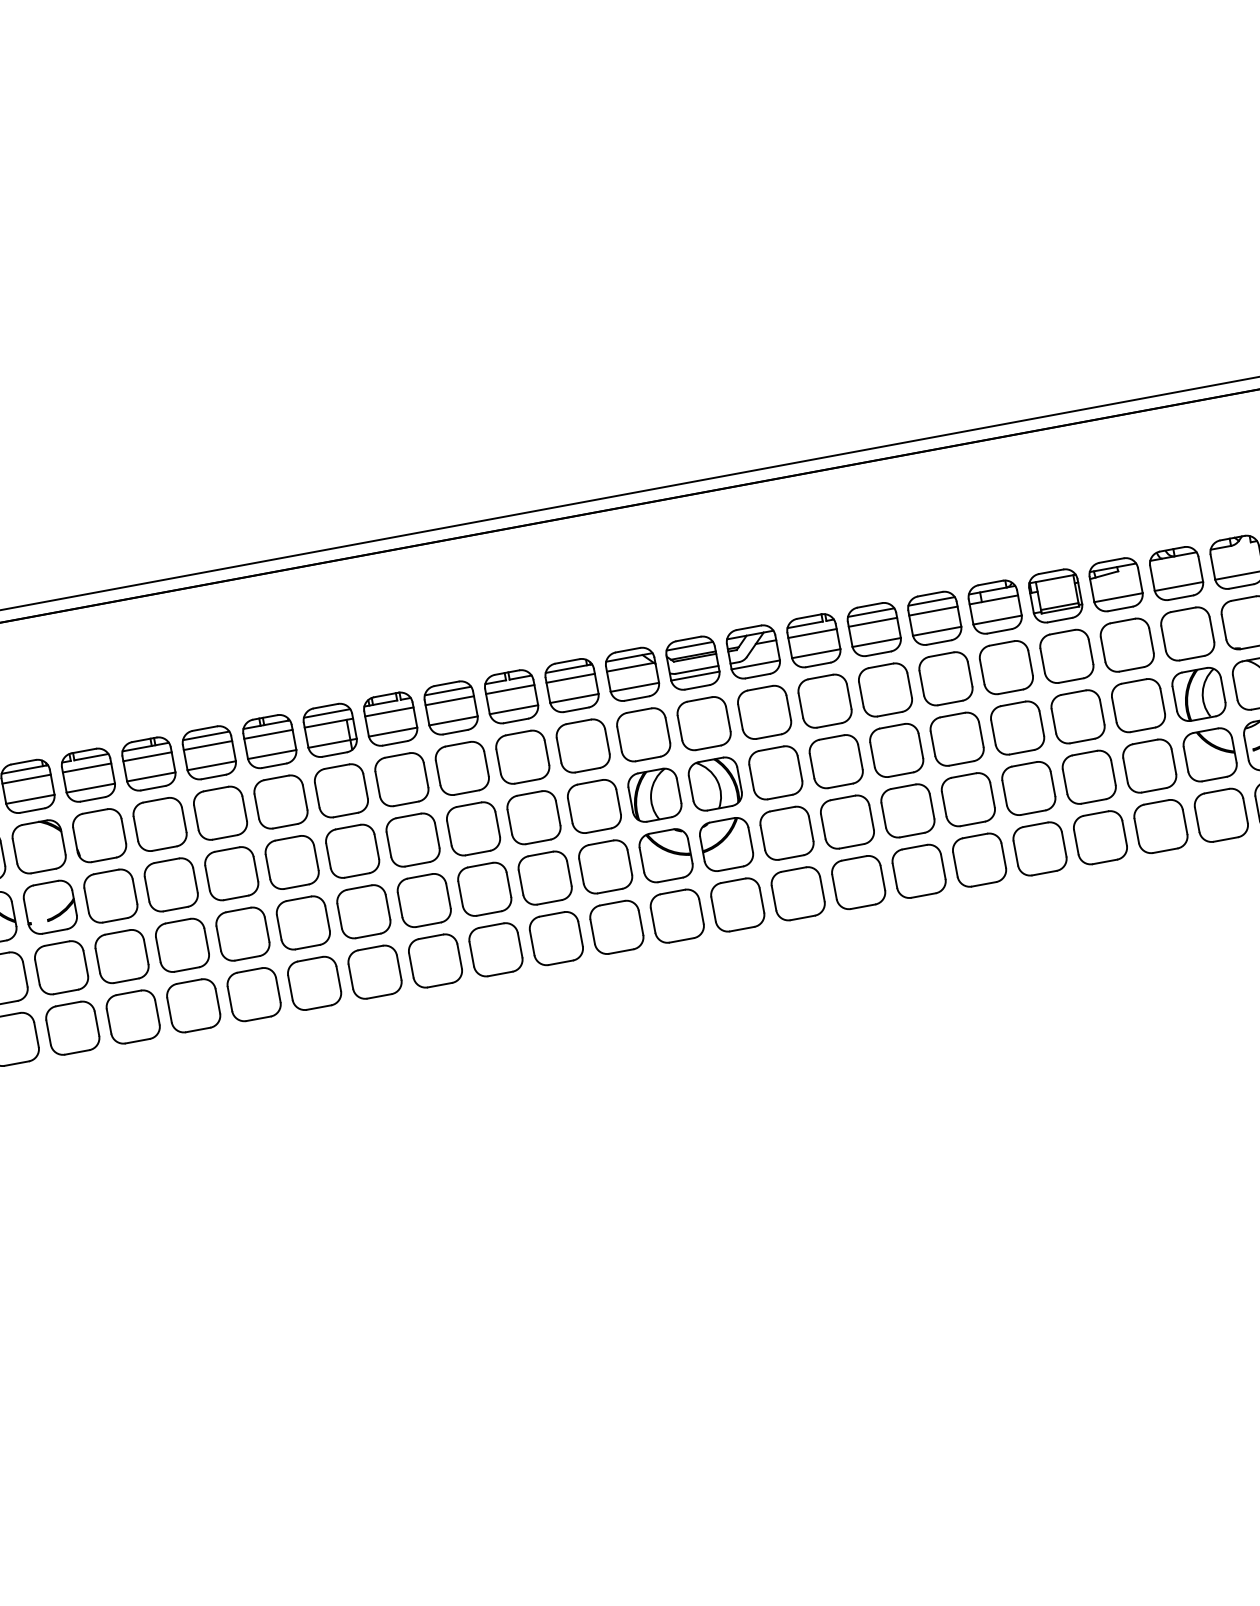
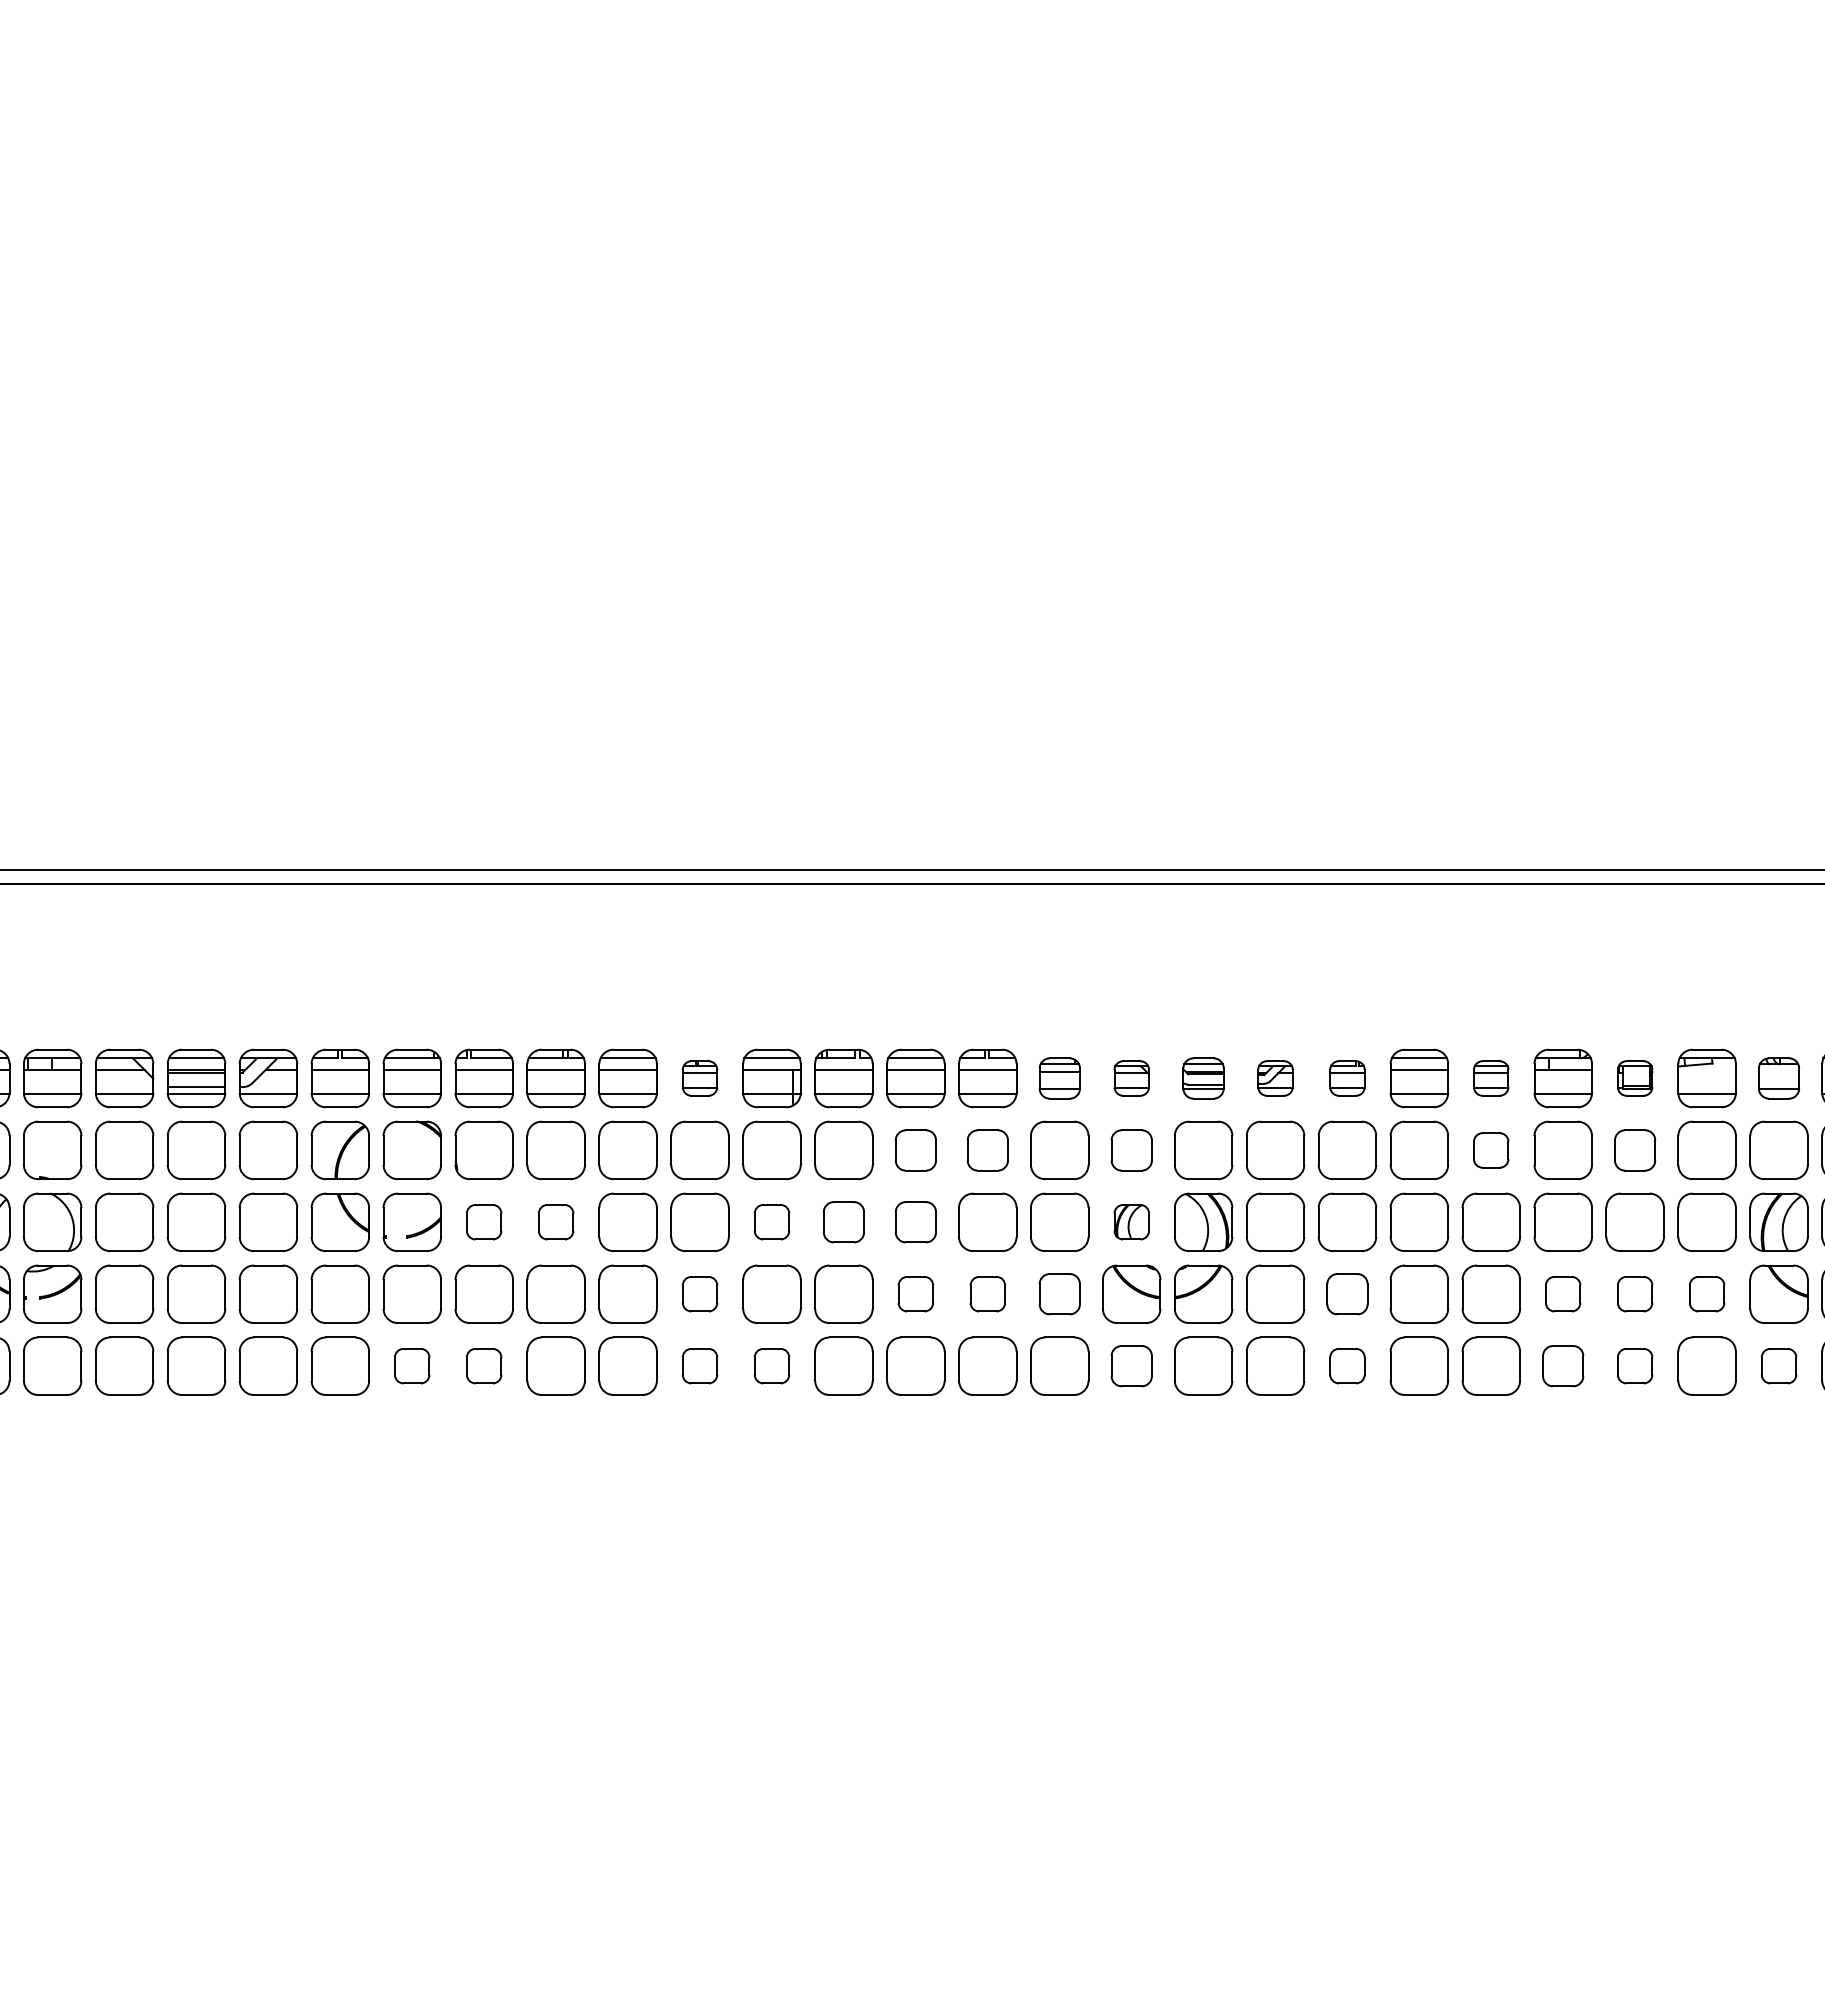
part: (1176, 573) -> (1778, 1078), size x0.7
part: (1055, 596) -> (1634, 1078), size x0.6
part: (934, 618) -> (1490, 1078), size x0.6
part: (813, 640) -> (1347, 1078), size x0.6
part: (753, 651) -> (1275, 1078), size x0.6
part: (1066, 656) -> (1634, 1150), size x0.7
part: (692, 663) -> (1203, 1078), size x0.7
part: (632, 674) -> (1131, 1078), size x0.6
part: (945, 678) -> (1490, 1150), size x0.6
part: (571, 685) -> (1059, 1078), size x0.7
part: (643, 734) -> (1131, 1150), size x0.7
part: (269, 741) -> (699, 1078), size x0.6
part: (522, 757) -> (987, 1150), size x0.7
part: (1149, 765) -> (1706, 1293), size x0.6
part: (462, 768) -> (915, 1150), size x0.7
part: (1088, 776) -> (1634, 1293), size x0.6
part: (1028, 787) -> (1562, 1293), size x0.6
part: (654, 794) -> (1131, 1221), size x0.6
part: (1220, 814) -> (1778, 1365), size x0.6
part: (847, 821) -> (1347, 1293), size x0.7
part: (473, 828) -> (915, 1221), size x0.7
part: (1099, 837) -> (1634, 1365), size x0.6
part: (412, 839) -> (843, 1221), size x0.7
part: (1039, 848) -> (1562, 1365), size x0.7
part: (352, 850) -> (771, 1221), size x0.6
part: (605, 866) -> (1059, 1293), size x0.7
part: (544, 877) -> (987, 1293), size x0.6
part: (858, 881) -> (1347, 1365), size x0.6
part: (170, 884) -> (555, 1221), size x0.6
part: (484, 888) -> (915, 1293), size x0.6
part: (110, 895) -> (483, 1221), size x0.6
part: (677, 915) -> (1131, 1365), size x0.7
part: (302, 922) -> (699, 1293), size x0.6
part: (374, 971) -> (771, 1365), size x0.6
part: (314, 982) -> (699, 1365), size x0.6
part: (132, 1016) -> (483, 1365), size x0.6
part: (71, 1027) -> (411, 1365), size x0.6

